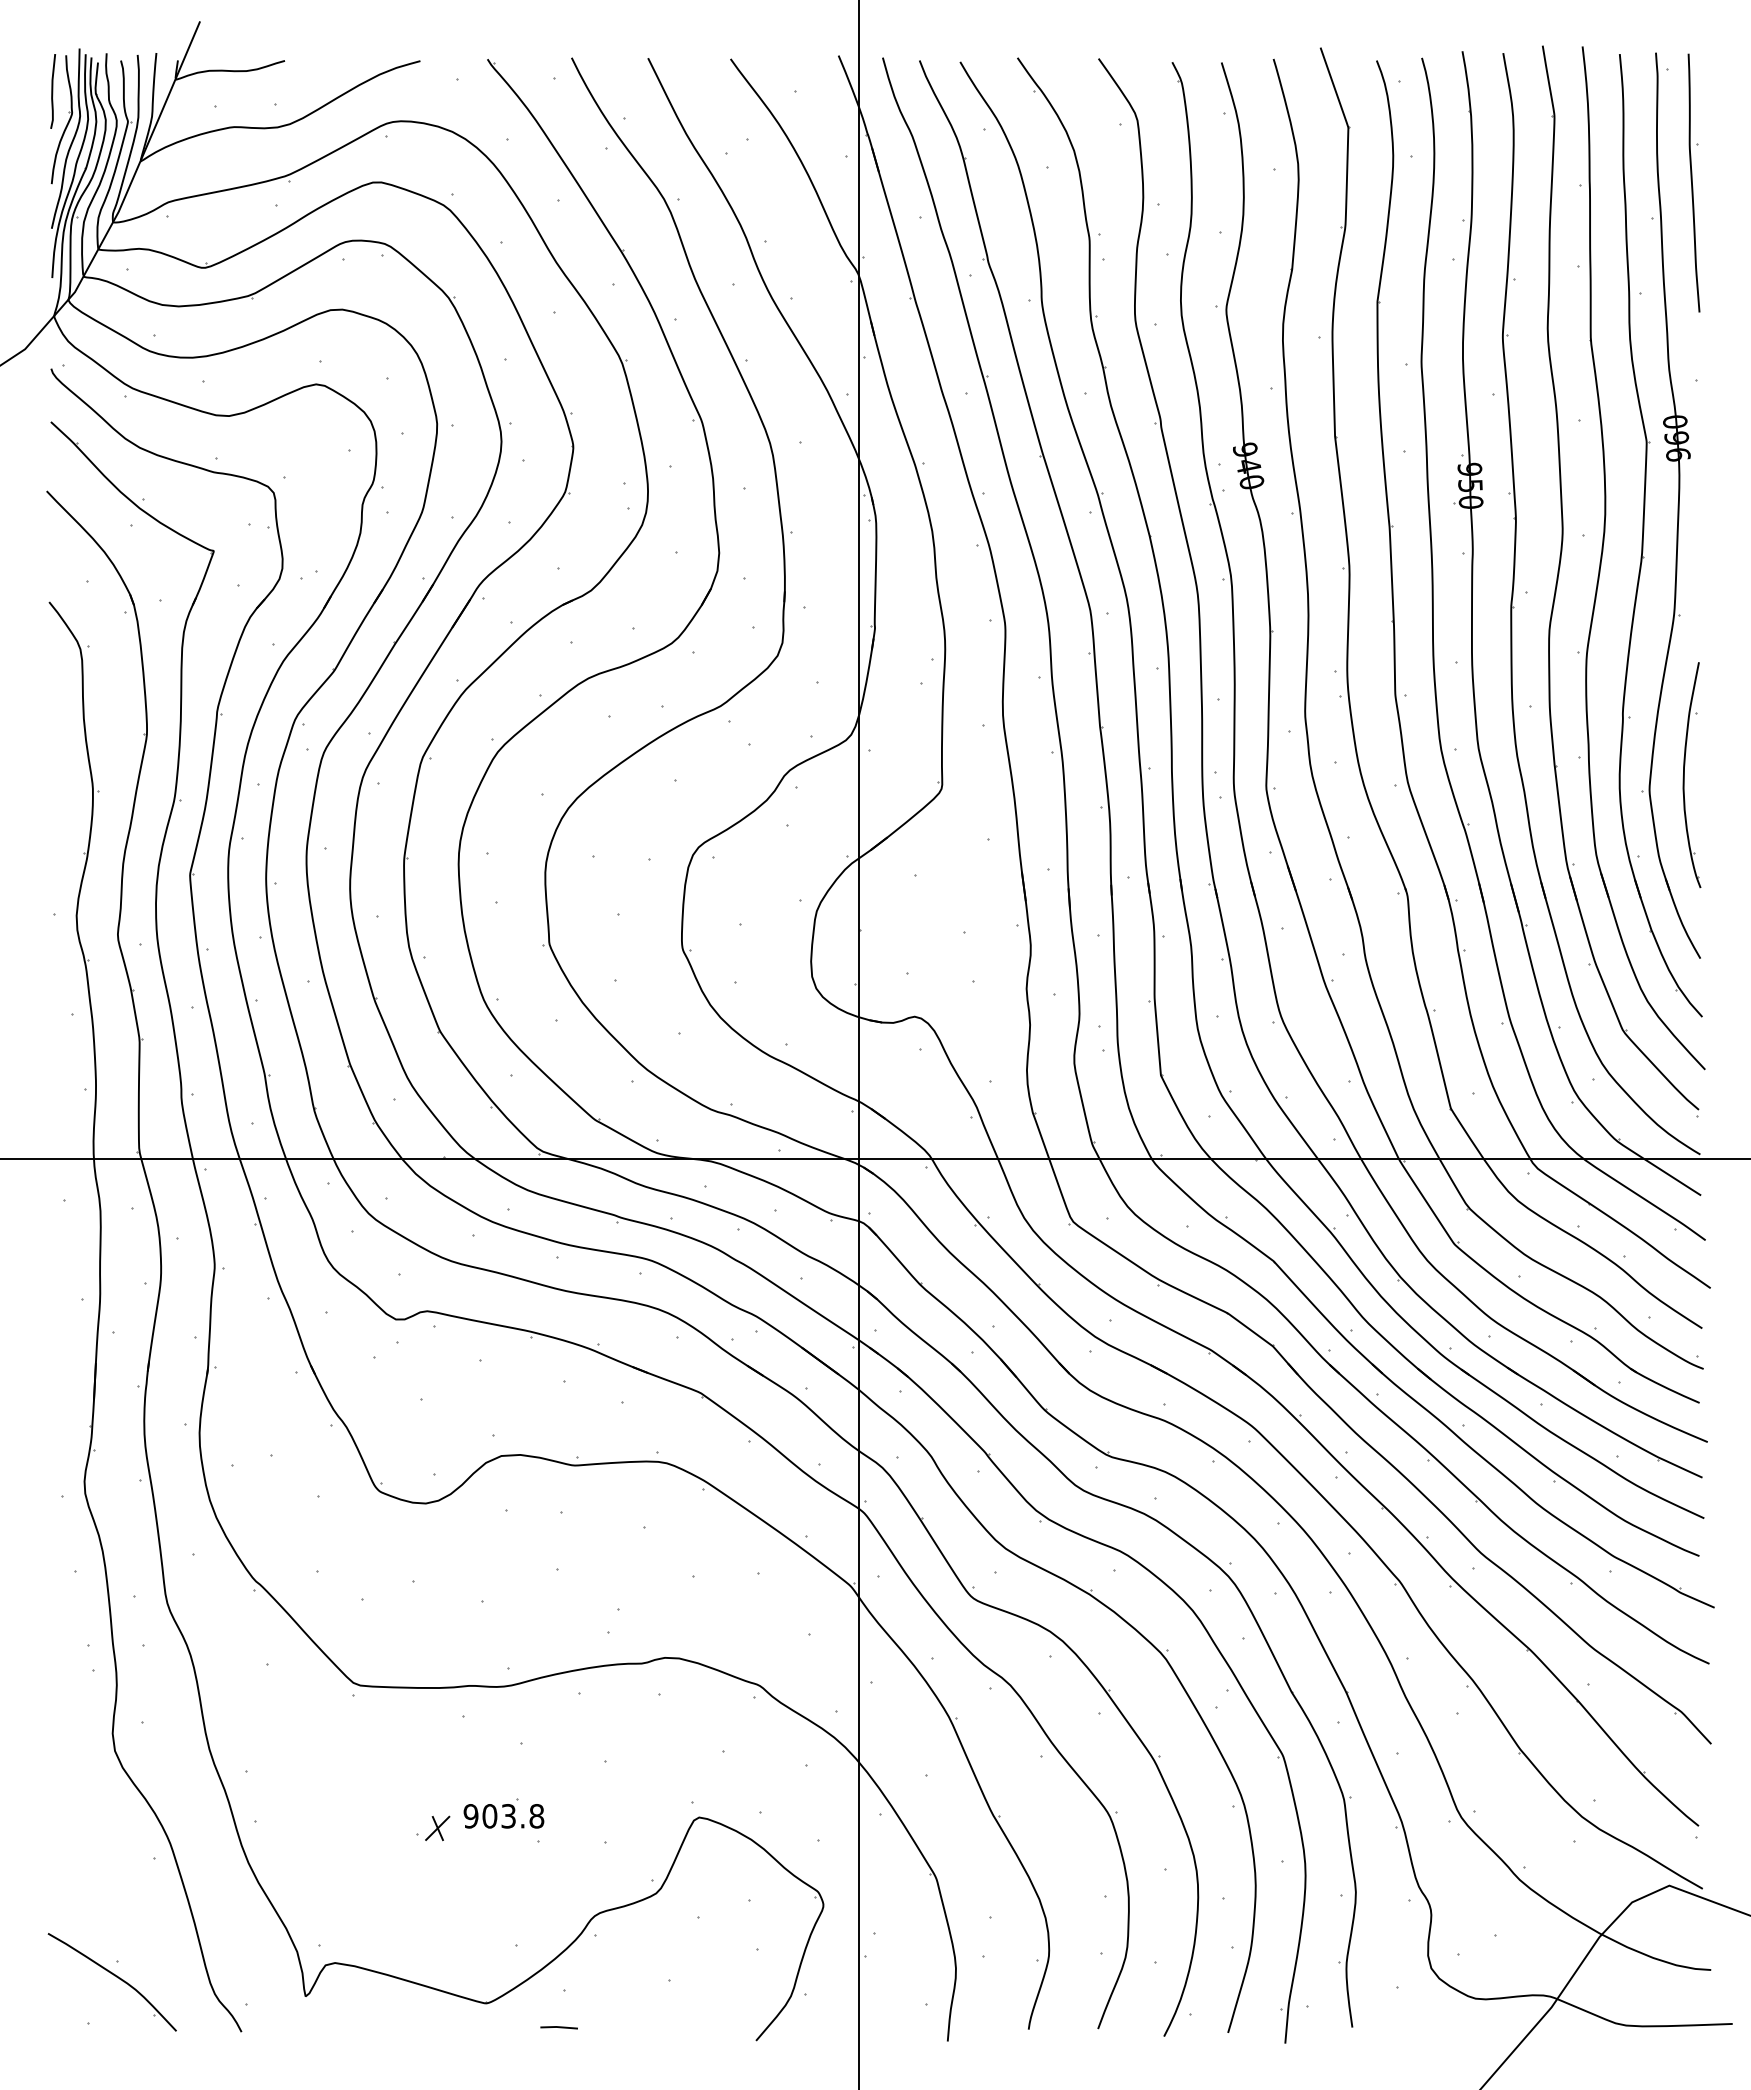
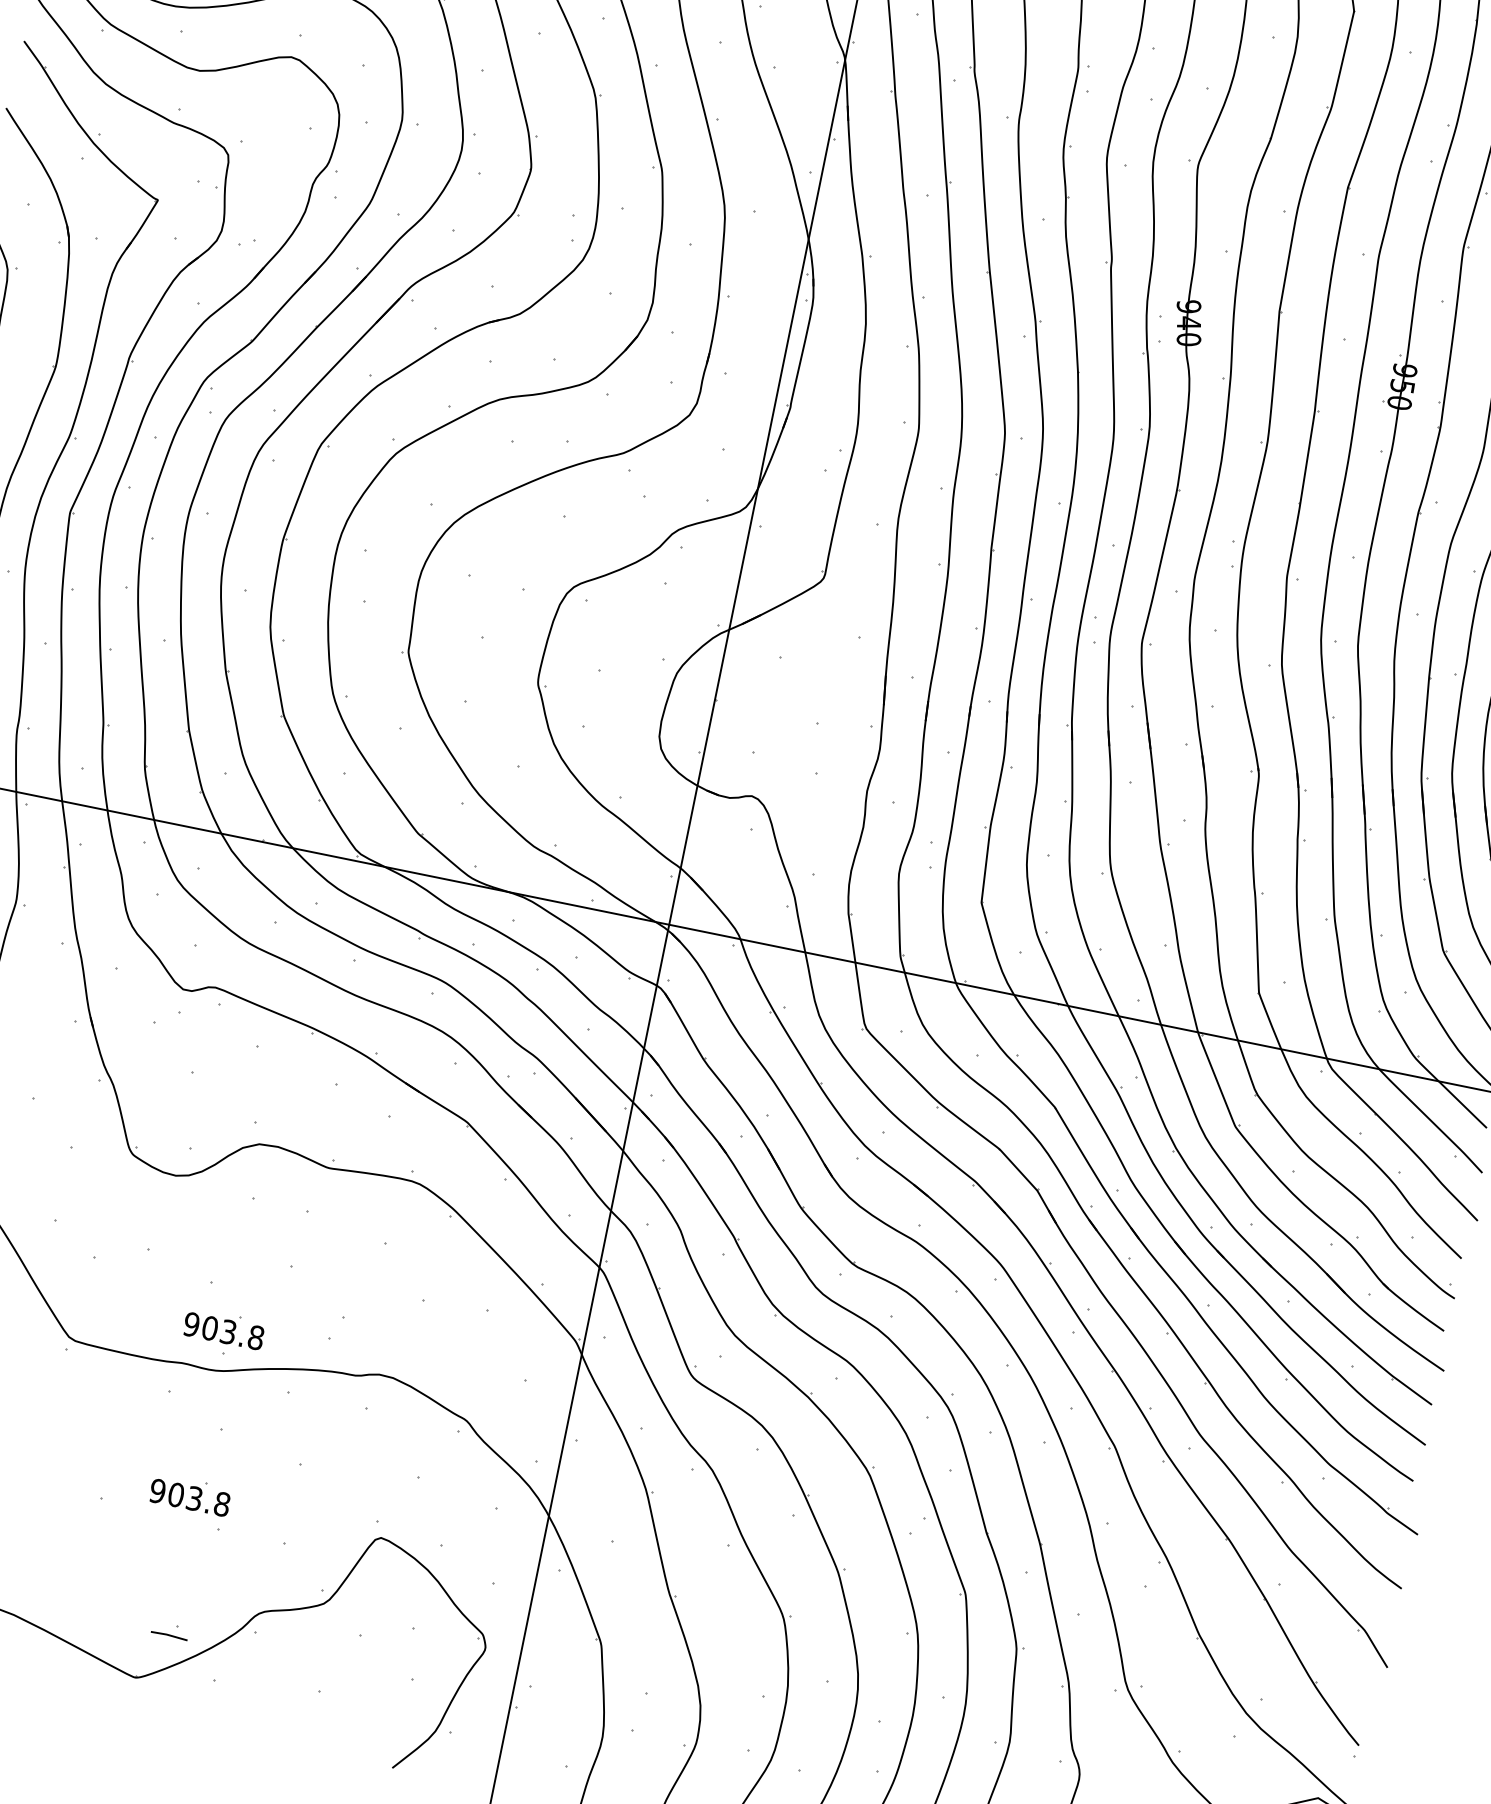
part: (503, 1643) -> (224, 1328), added
part: (437, 1828) -> (122, 1496), removed
line: (558, 2027) -> (168, 1635), moved

